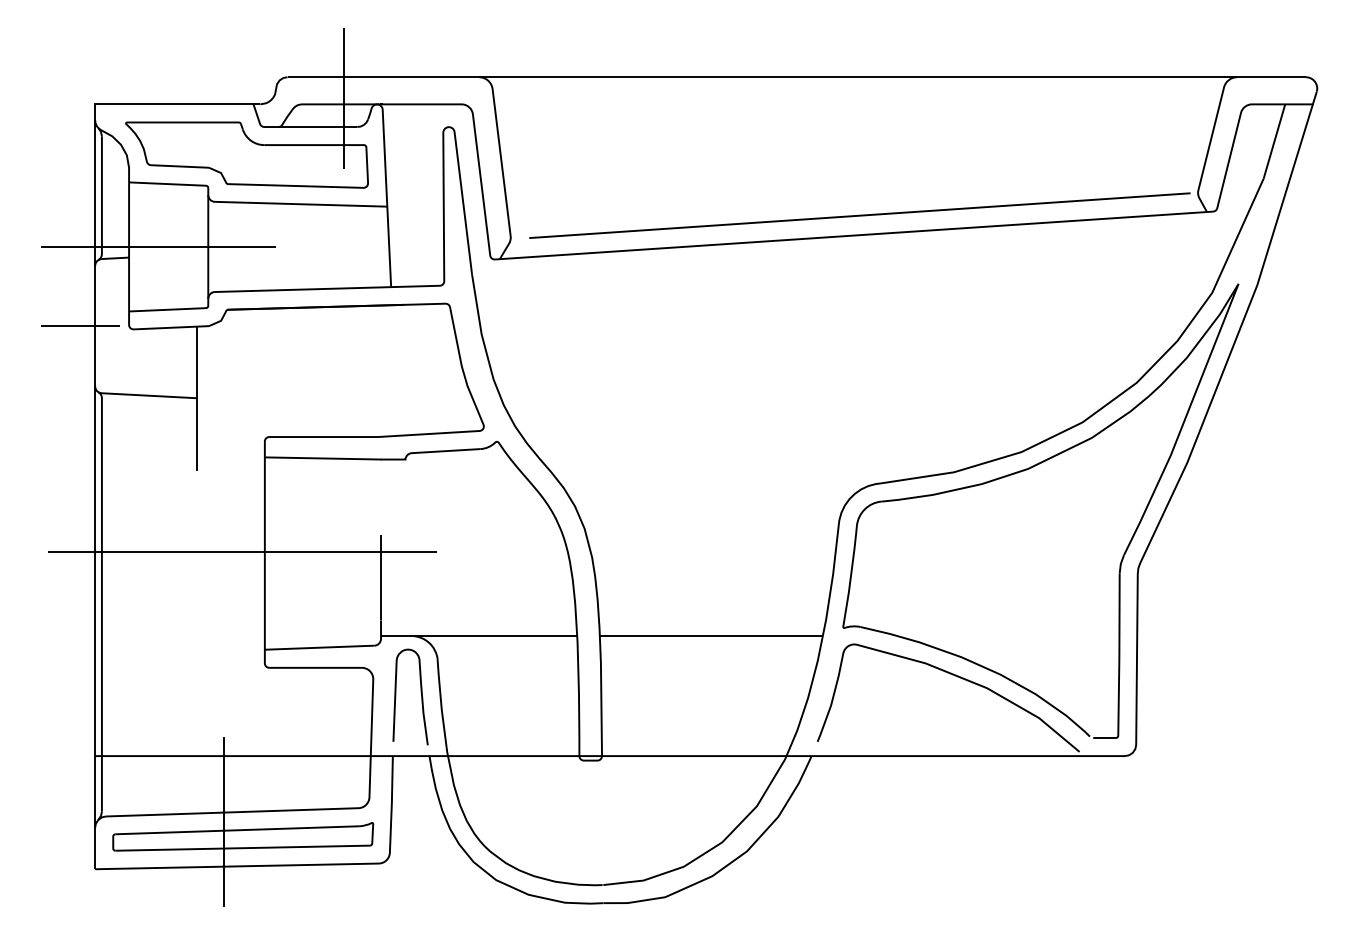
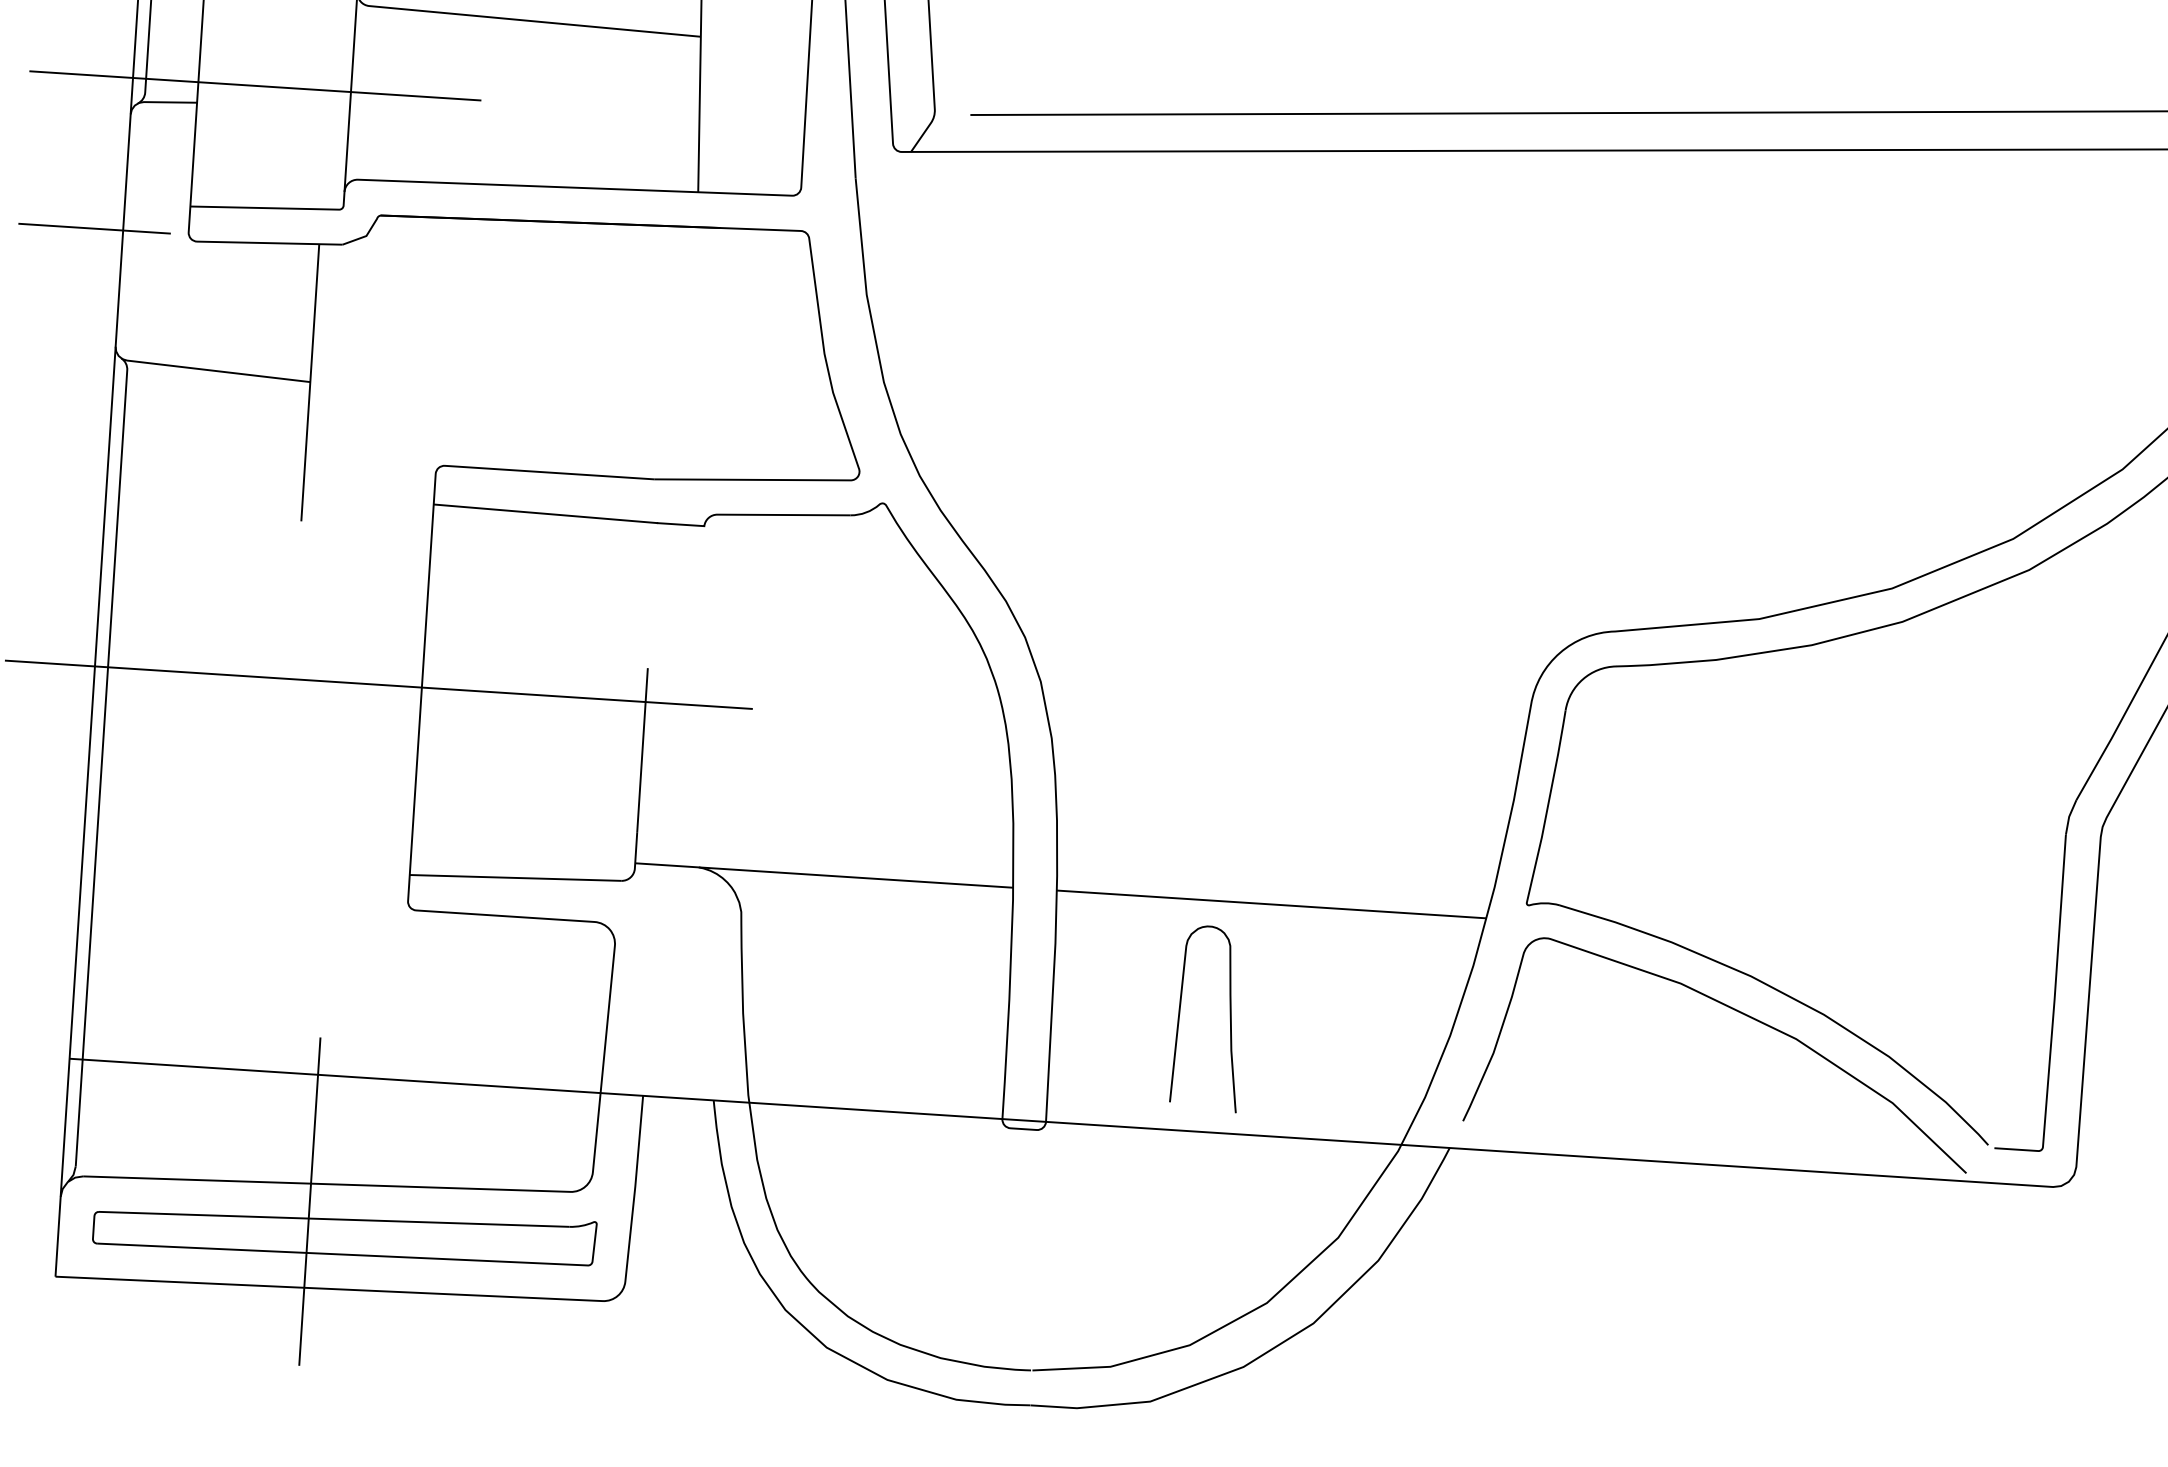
curve: (420, 692) -> (1228, 1010), moved

